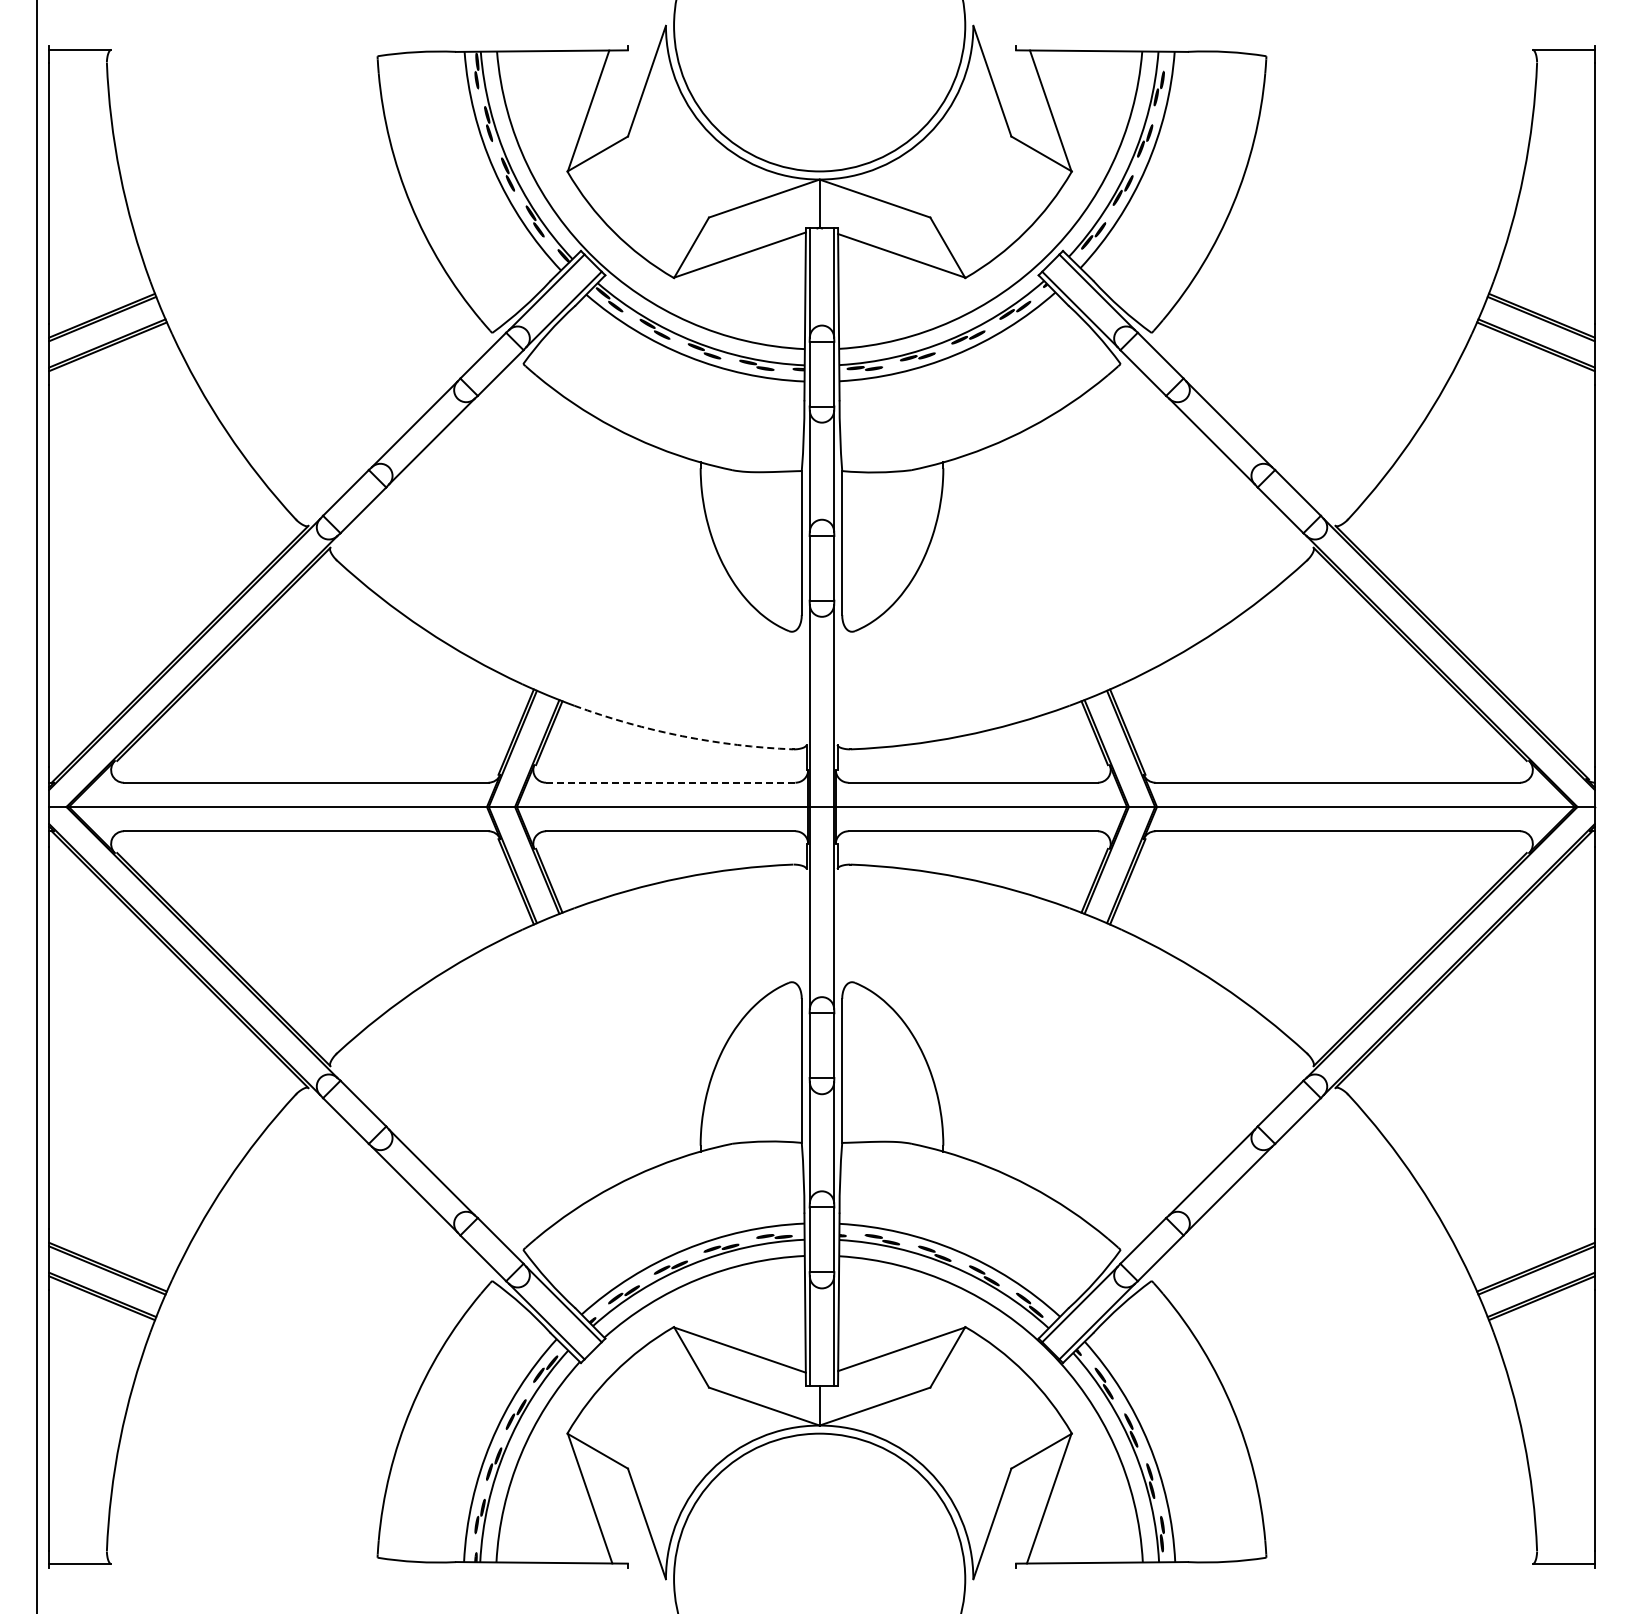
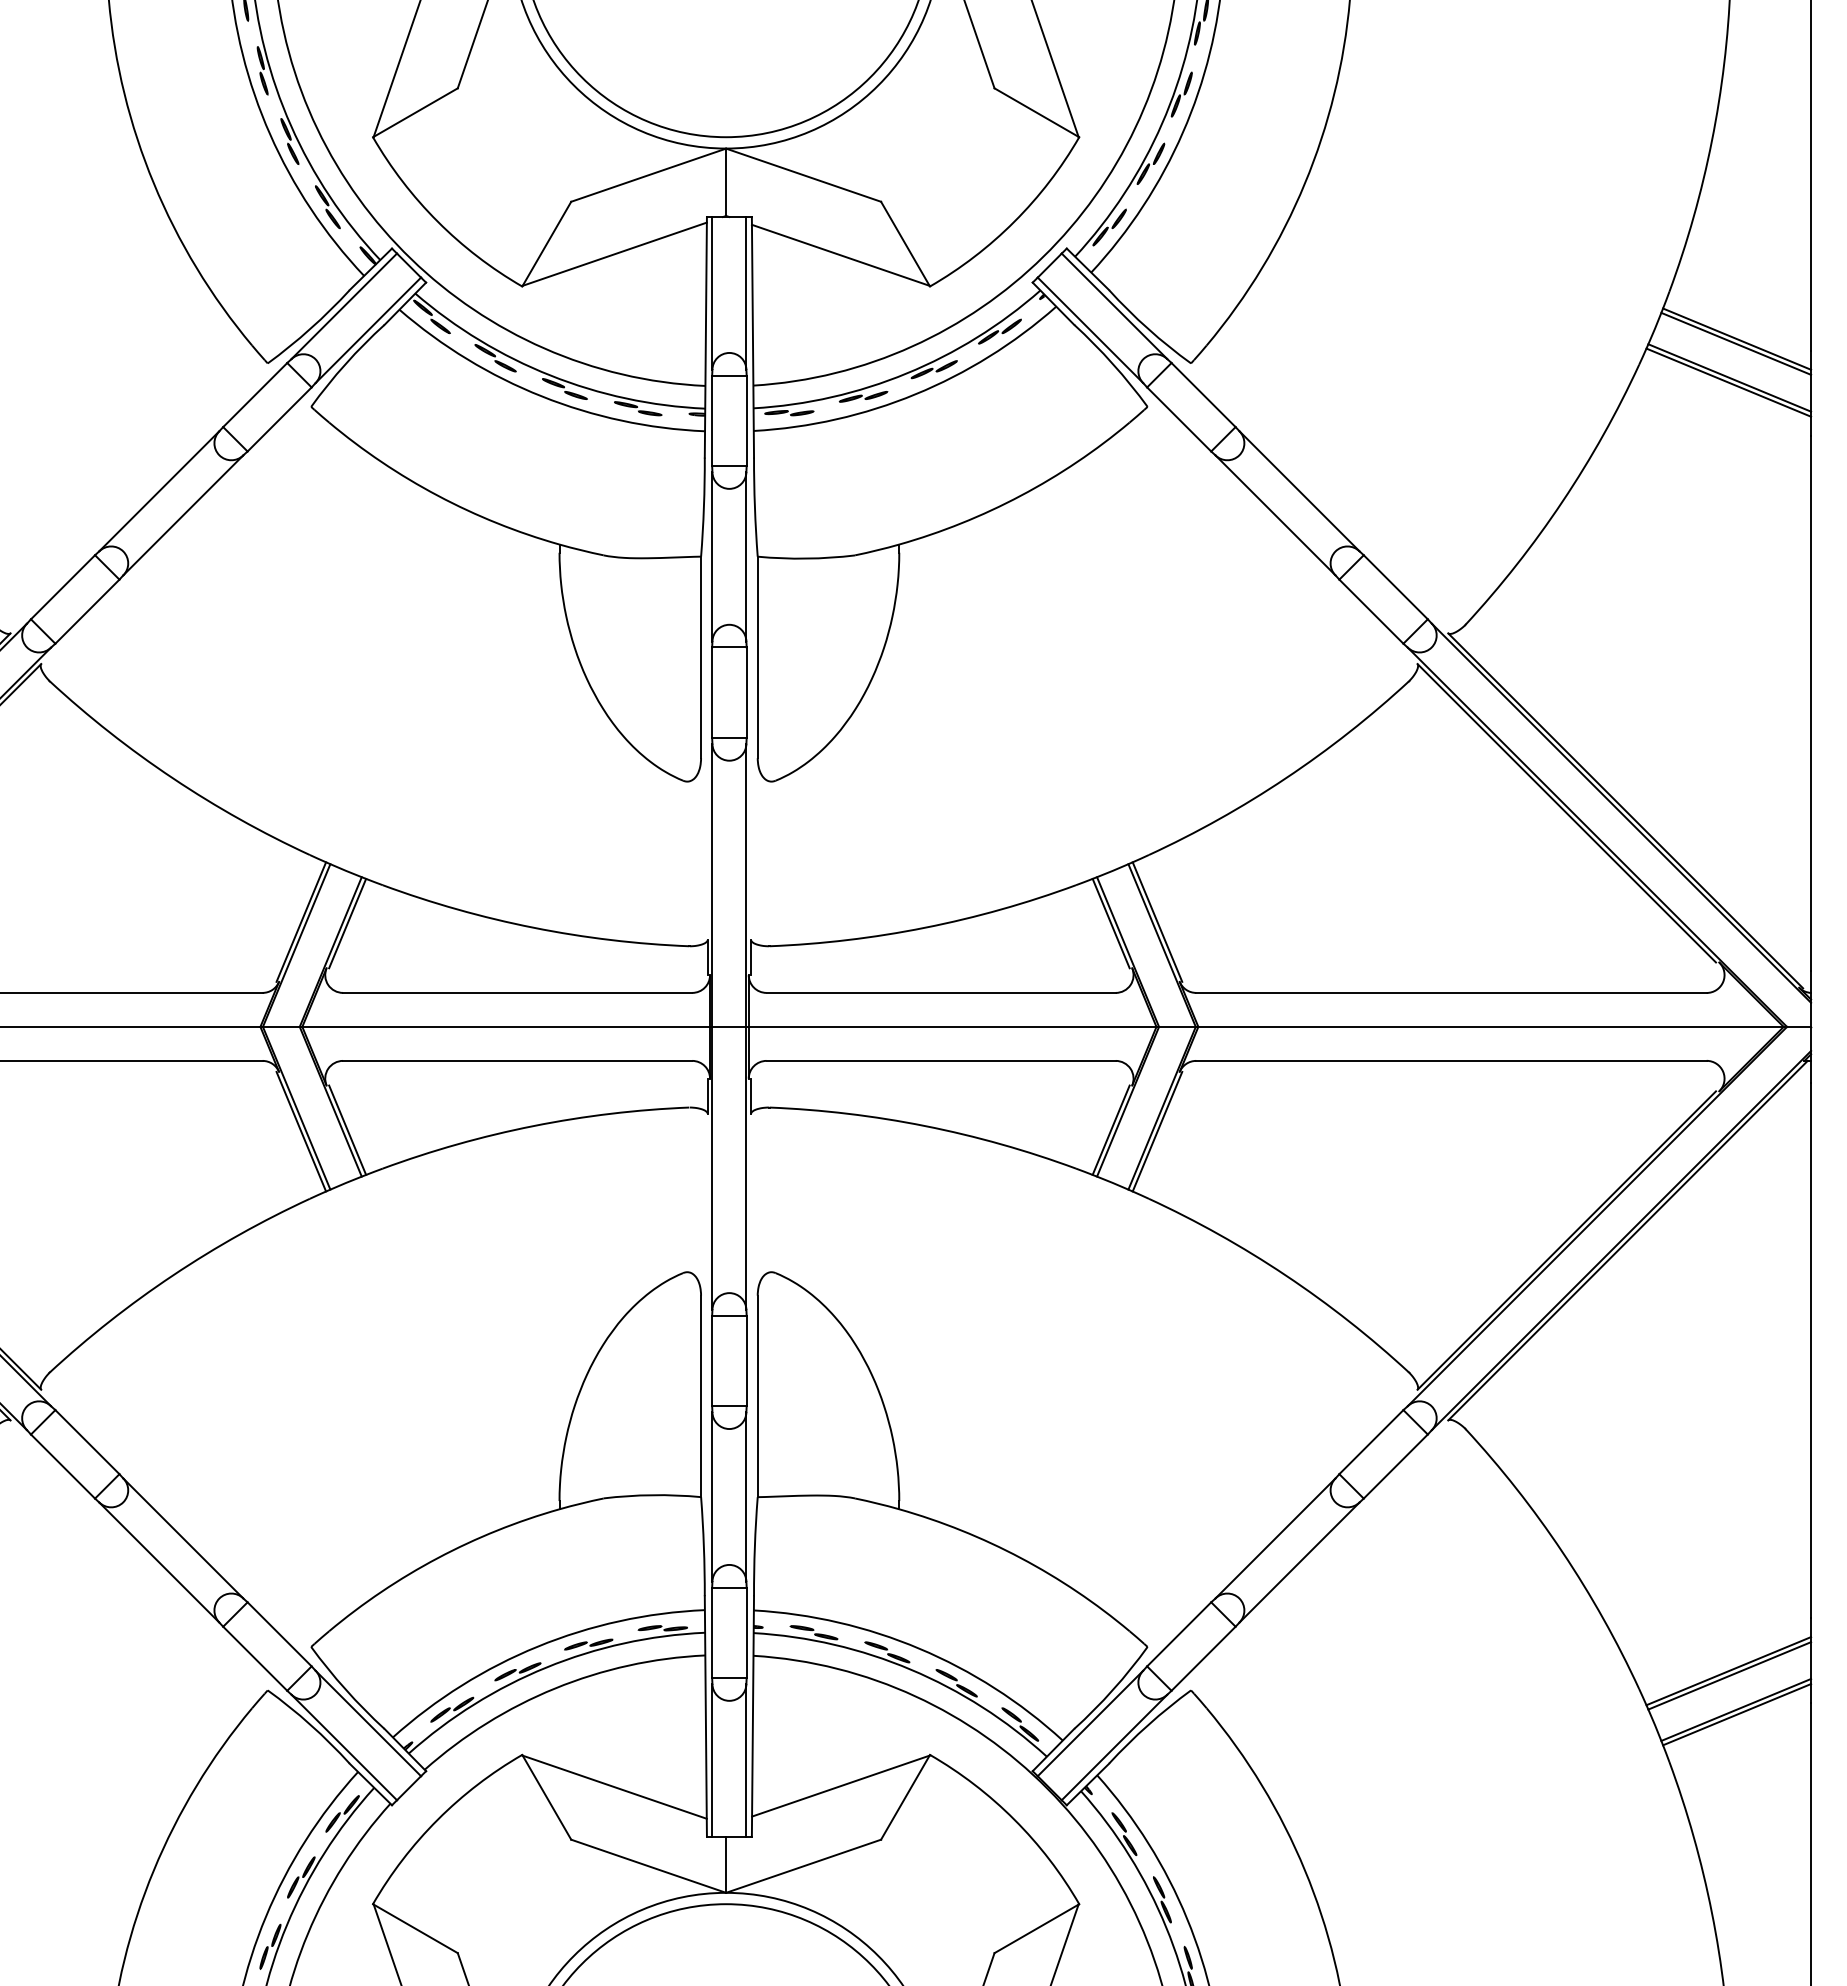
arc: (682, 736) -> (534, 928), dashed -> solid
line: (670, 782) -> (517, 992), dashed -> solid

